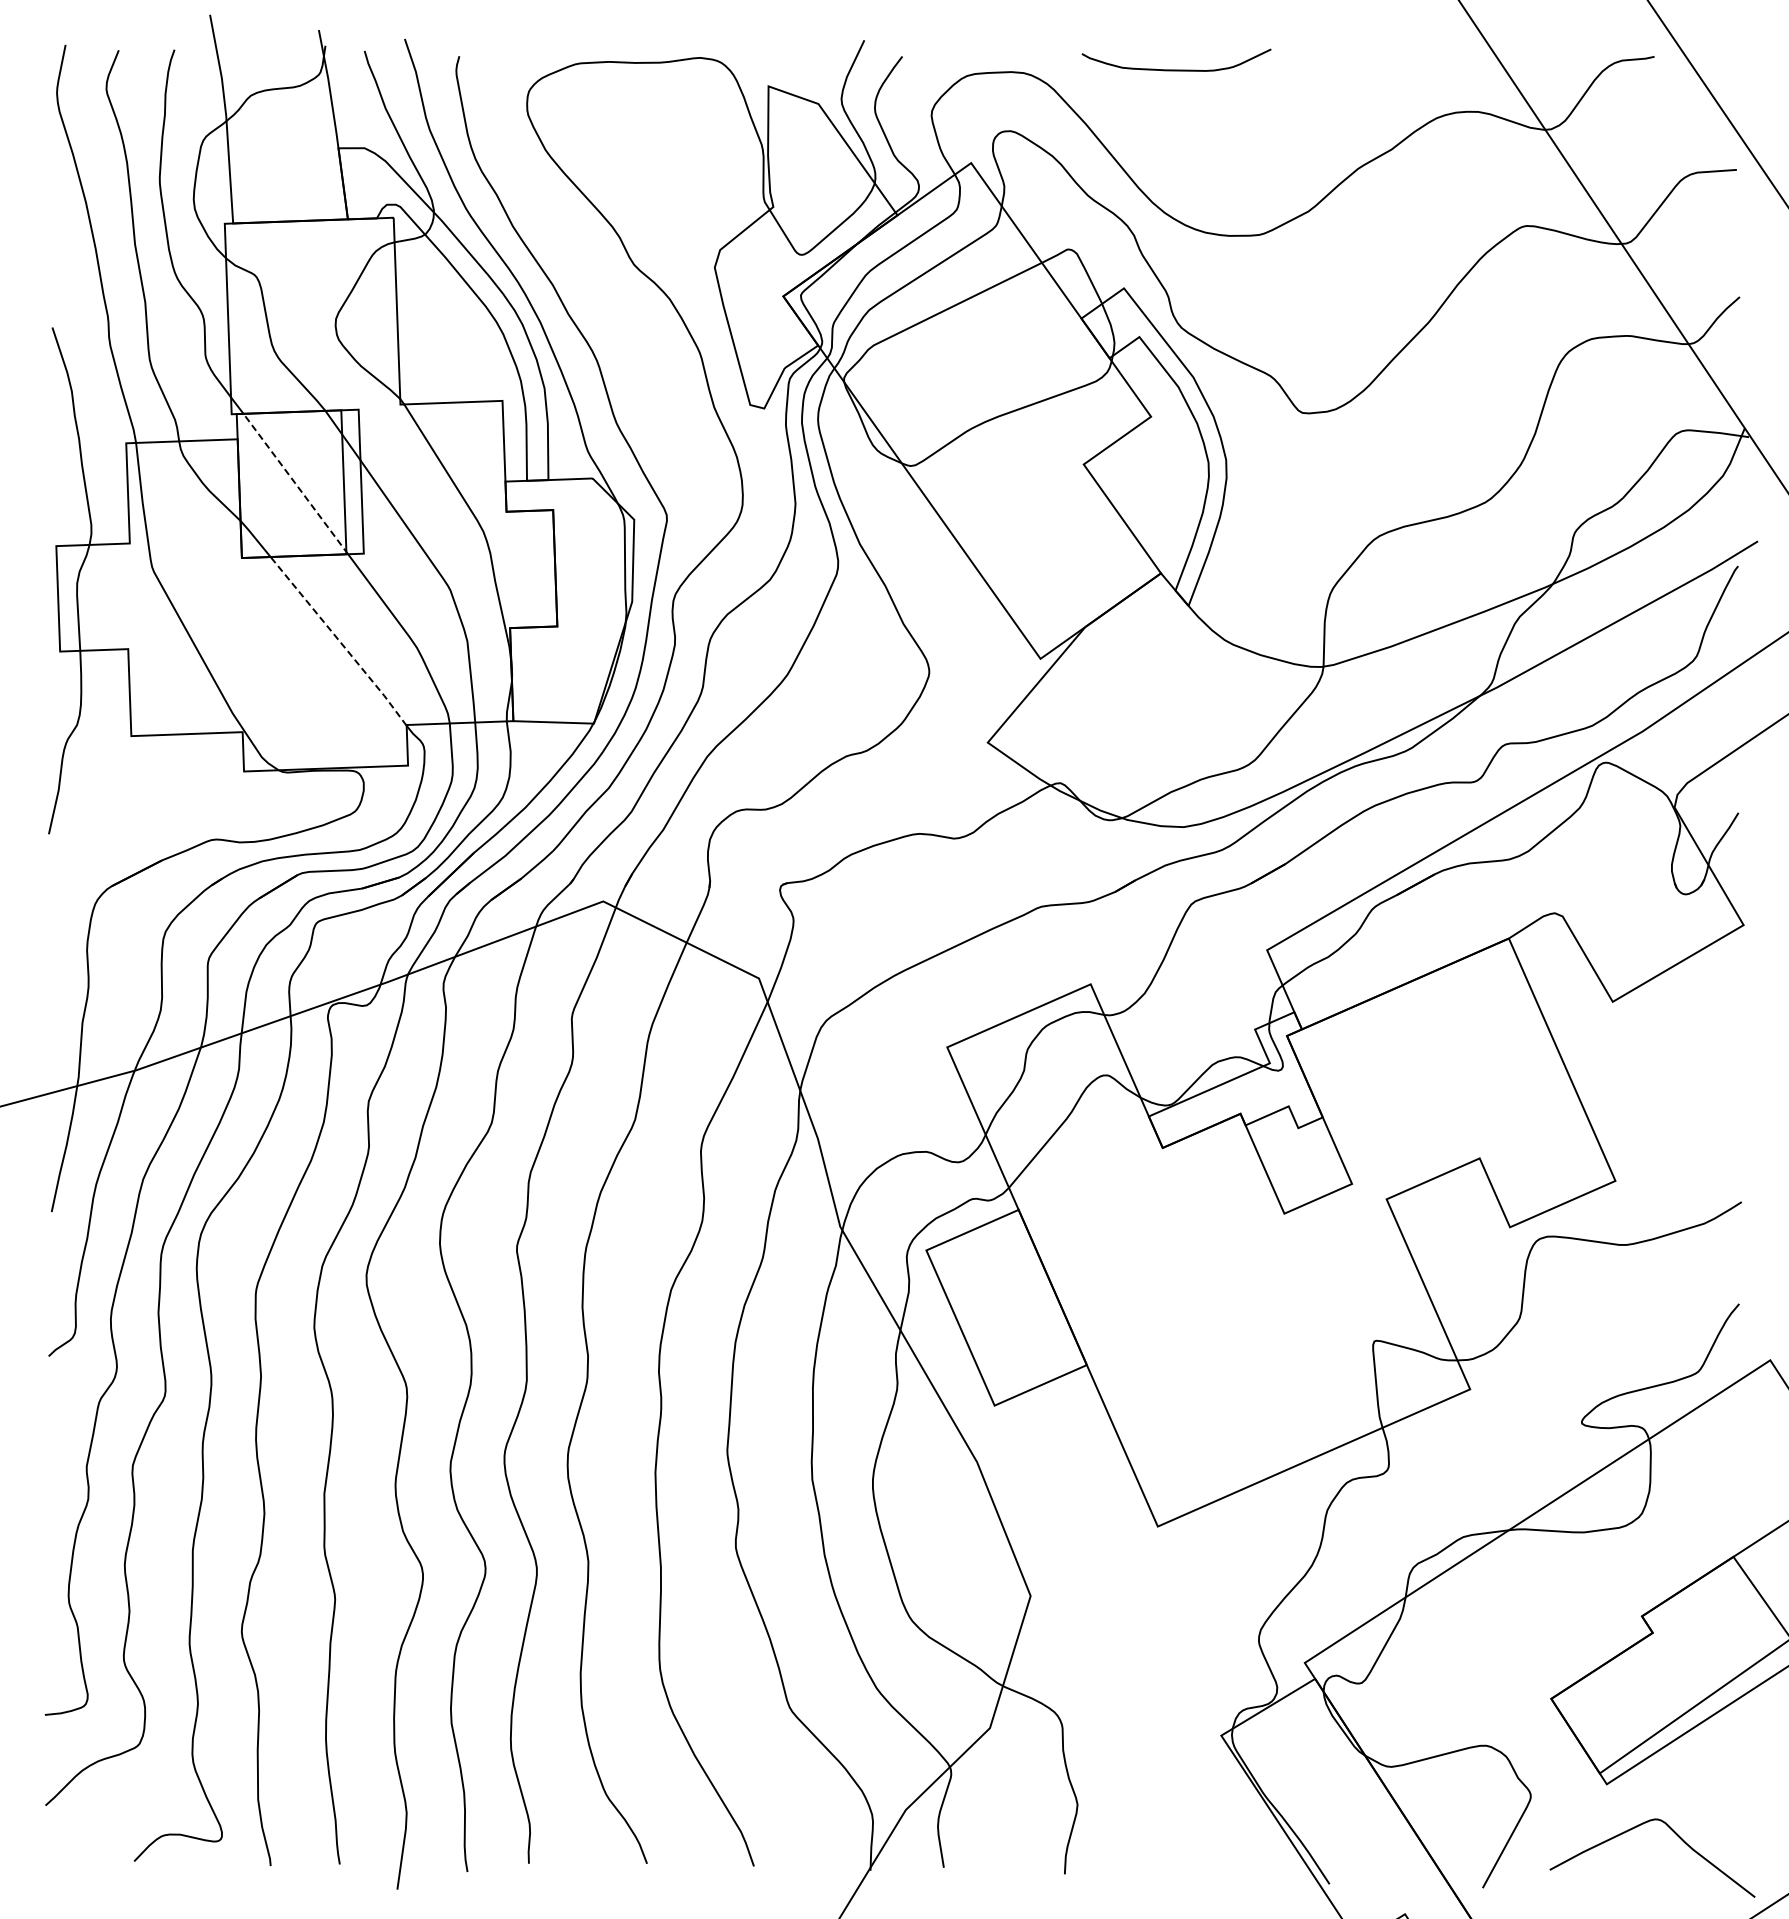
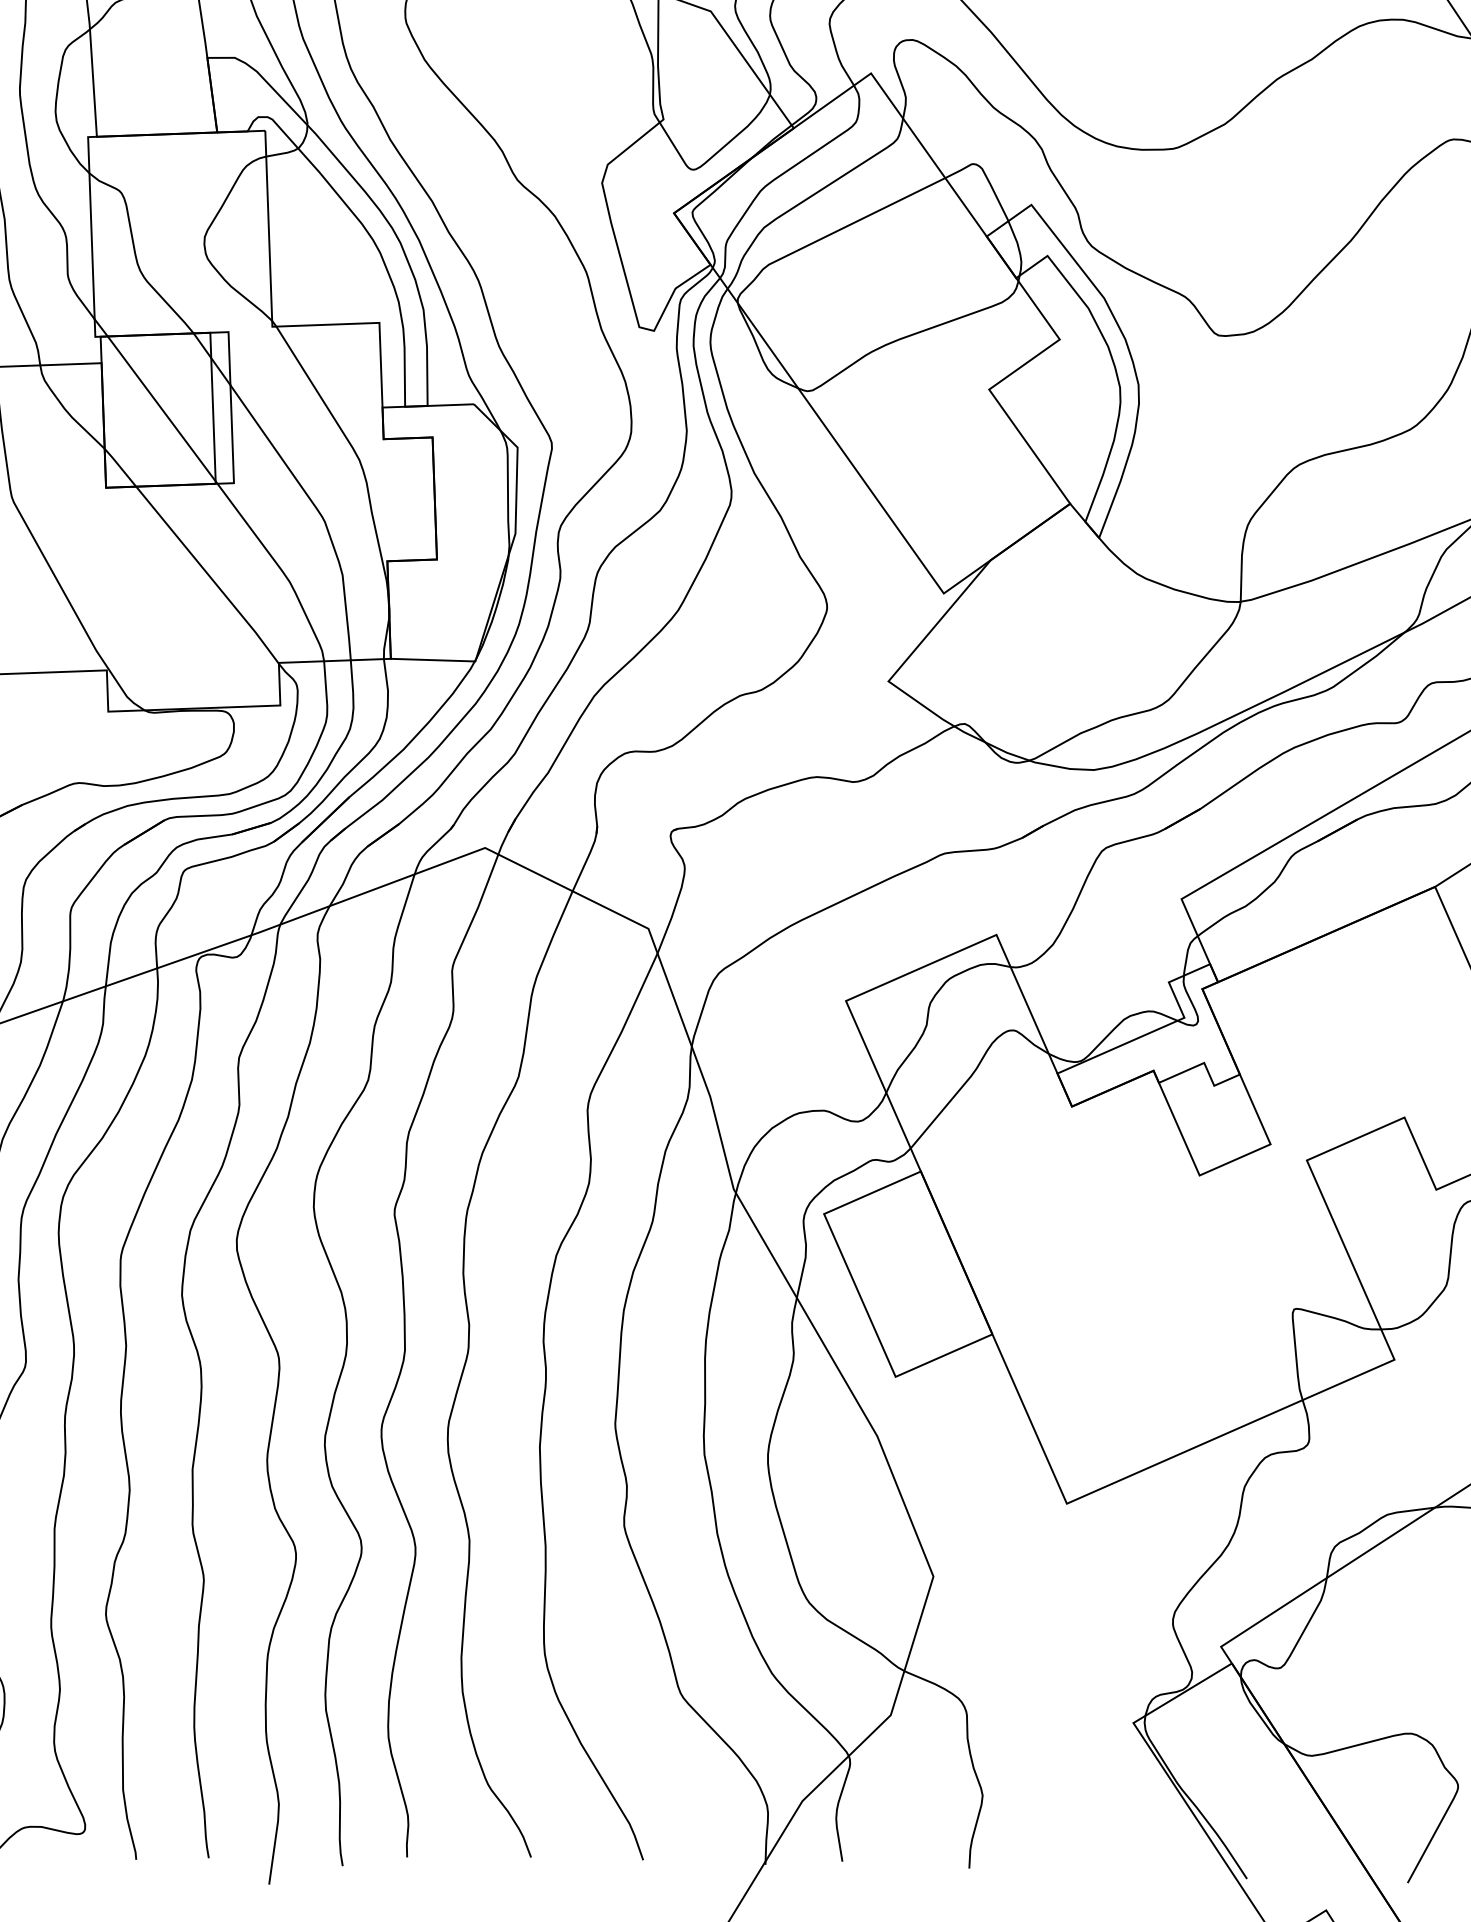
line: (295, 484) -> (162, 410), dashed -> solid
line: (339, 641) -> (208, 575), dashed -> solid

